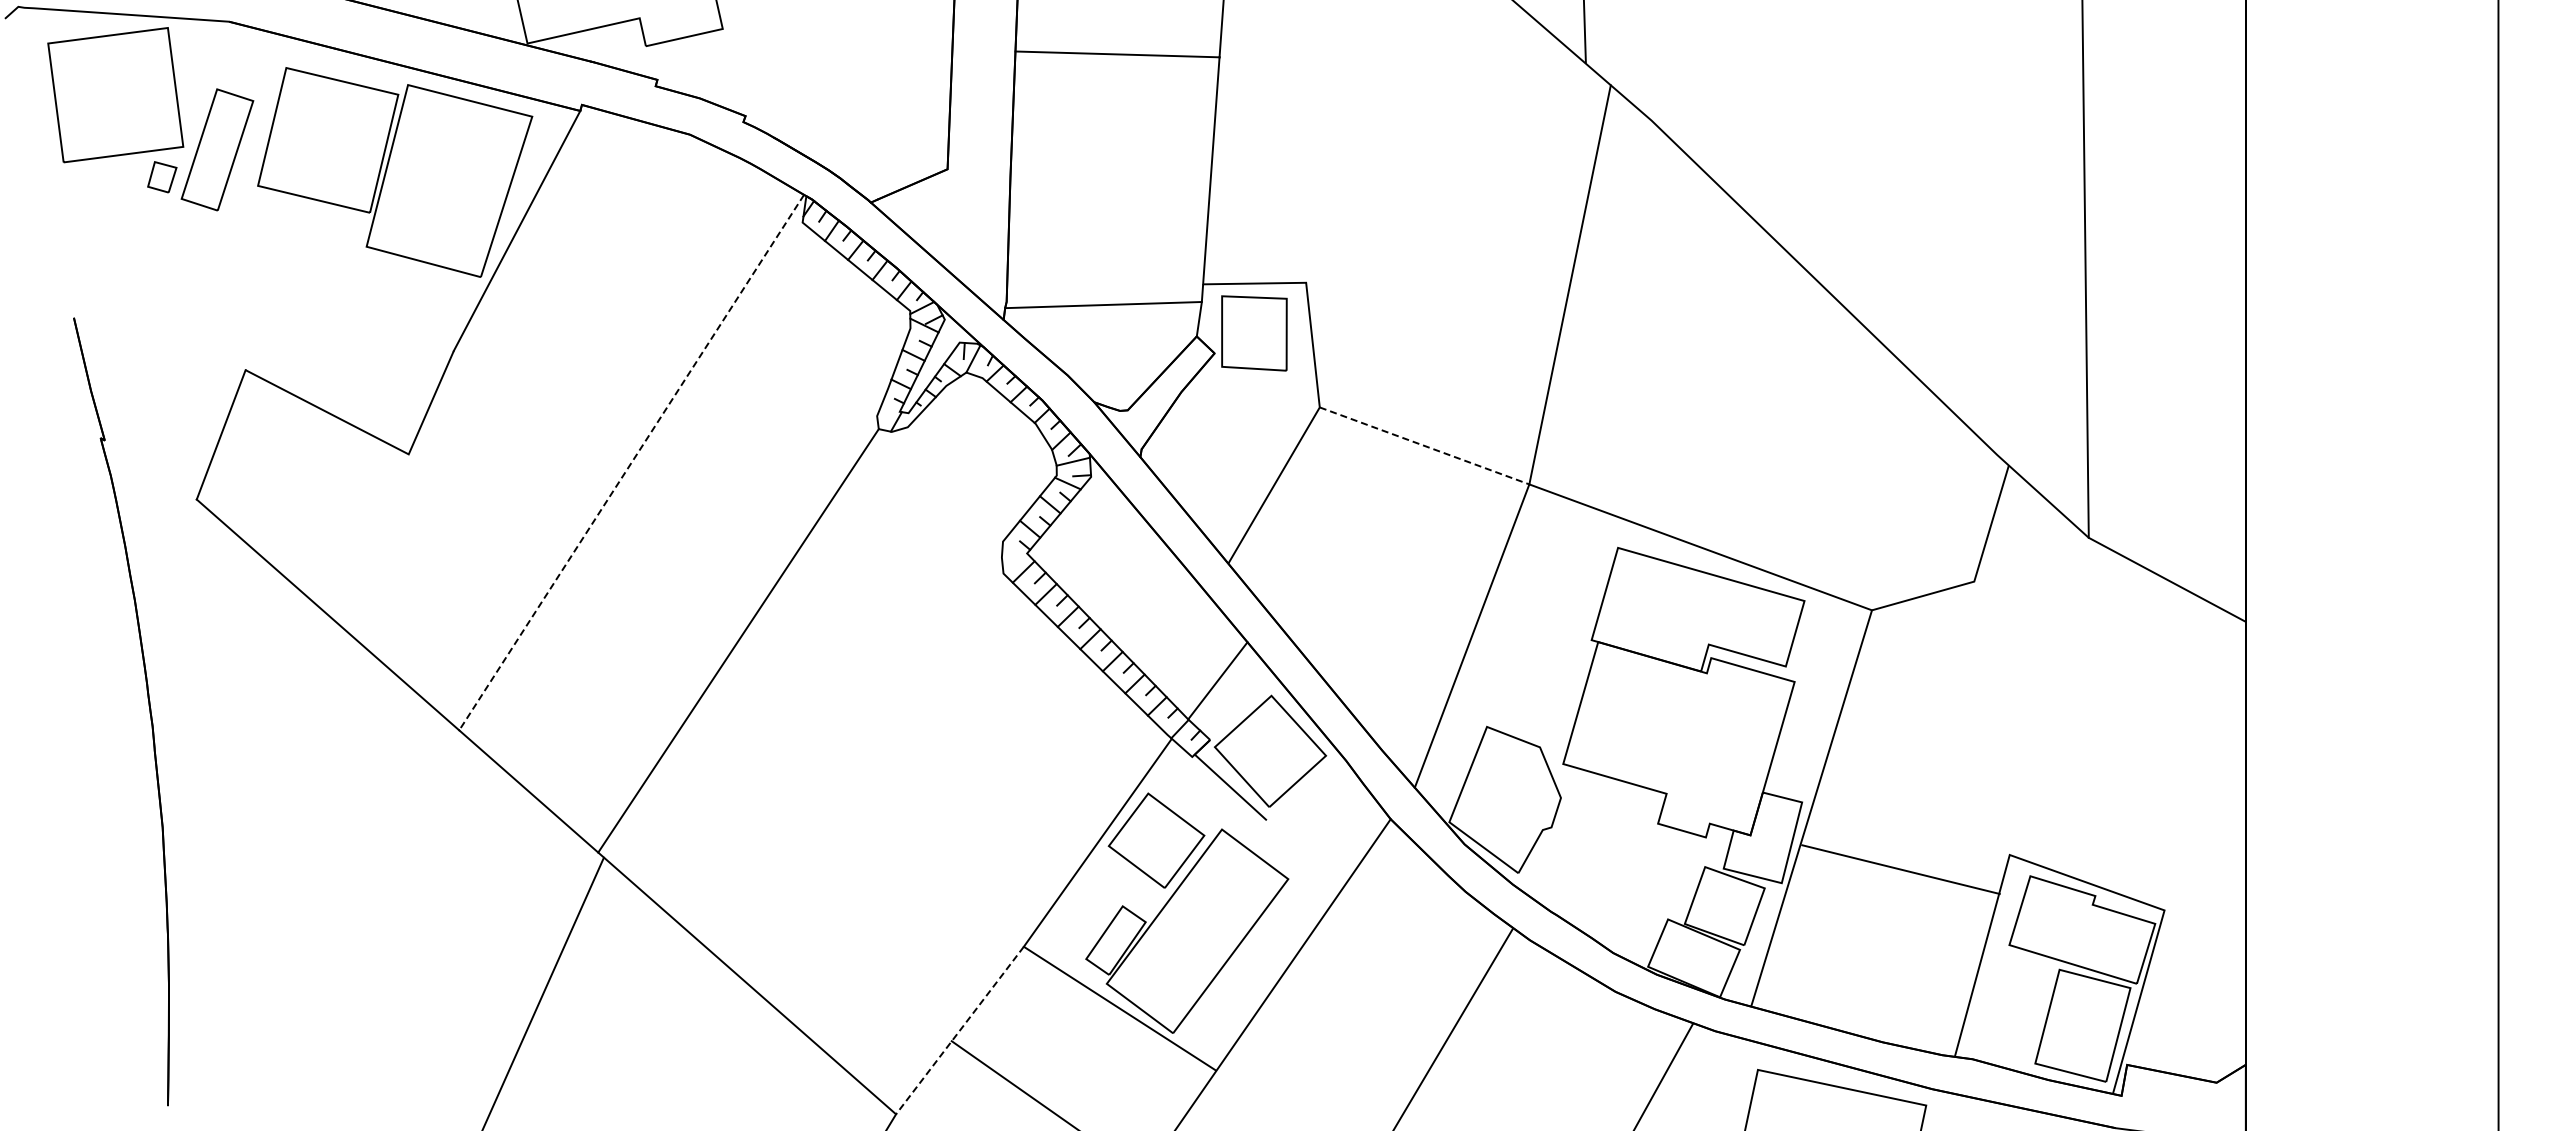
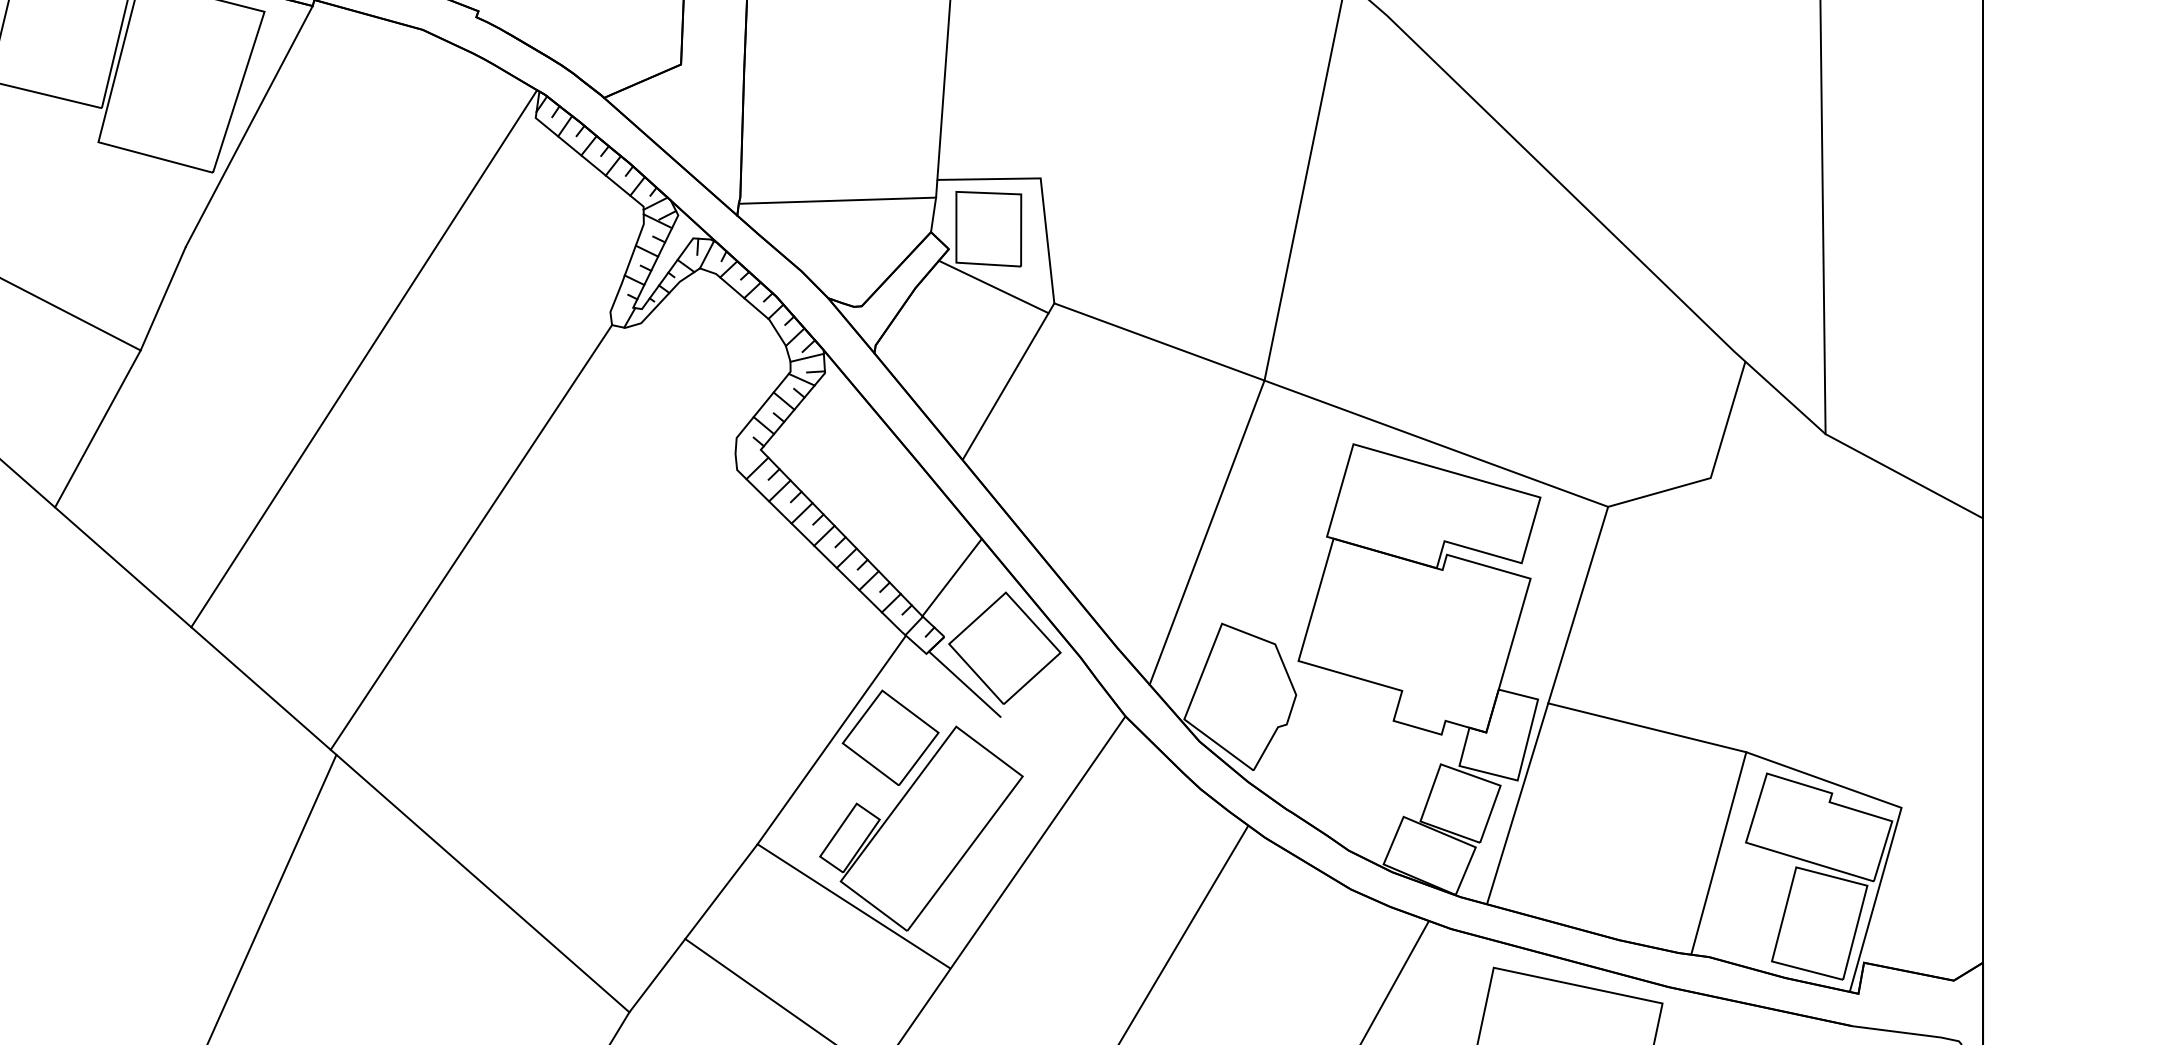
line: (1259, 390) -> (993, 286), added
line: (1424, 445) -> (1159, 341), dashed -> solid
line: (631, 463) -> (364, 359), dashed -> solid
line: (365, 532) -> (97, 428), added
line: (1900, 869) -> (1646, 727), moved
line: (959, 1030) -> (693, 928), dashed -> solid

